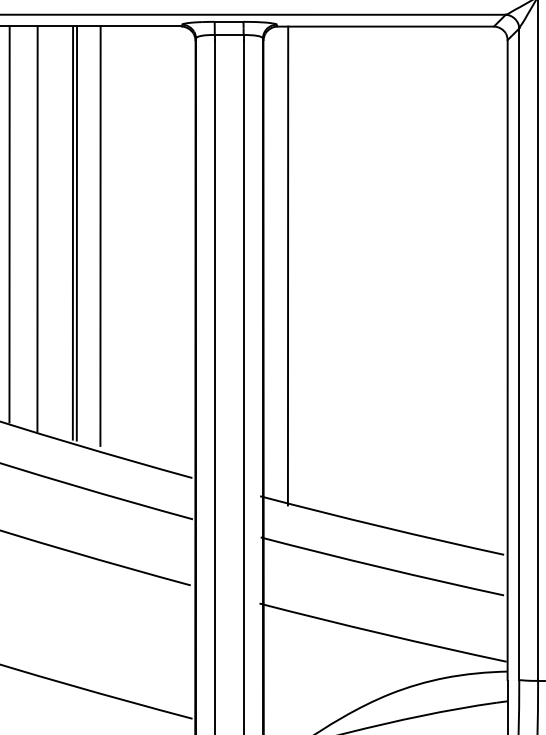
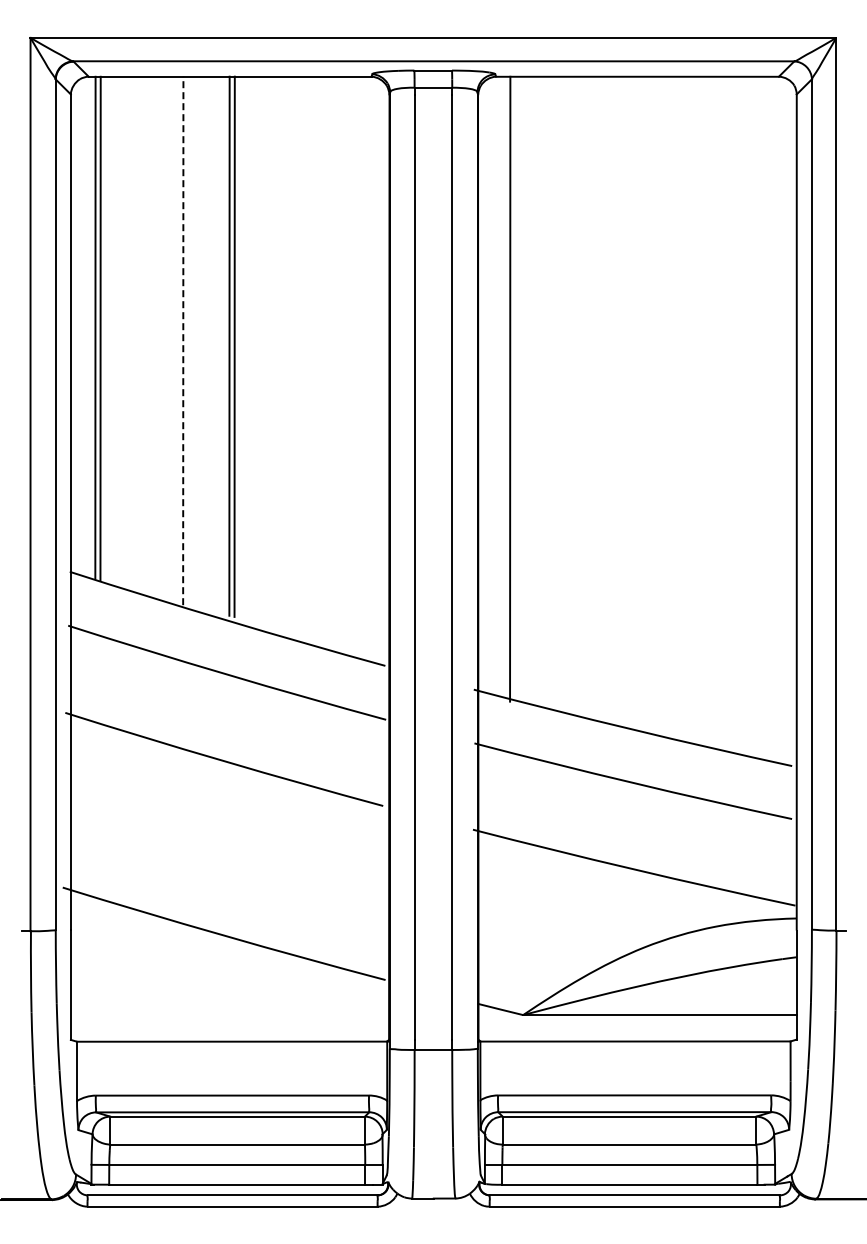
line: (9, 224) -> (146, 334), removed
line: (37, 228) -> (183, 340), solid -> dashed
line: (100, 235) -> (265, 349), removed

